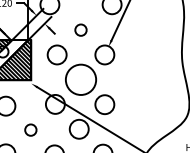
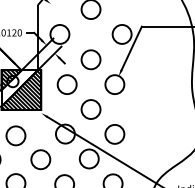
circle: (80, 29) -> (90, 59), size x1.67
circle: (80, 79) -> (90, 109), size x0.62
circle: (30, 129) -> (40, 159), size x1.67

